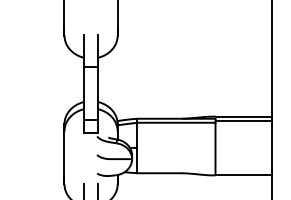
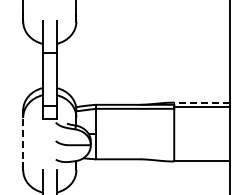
line: (243, 116) -> (202, 102), solid -> dashed
line: (64, 157) -> (23, 143), solid -> dashed

